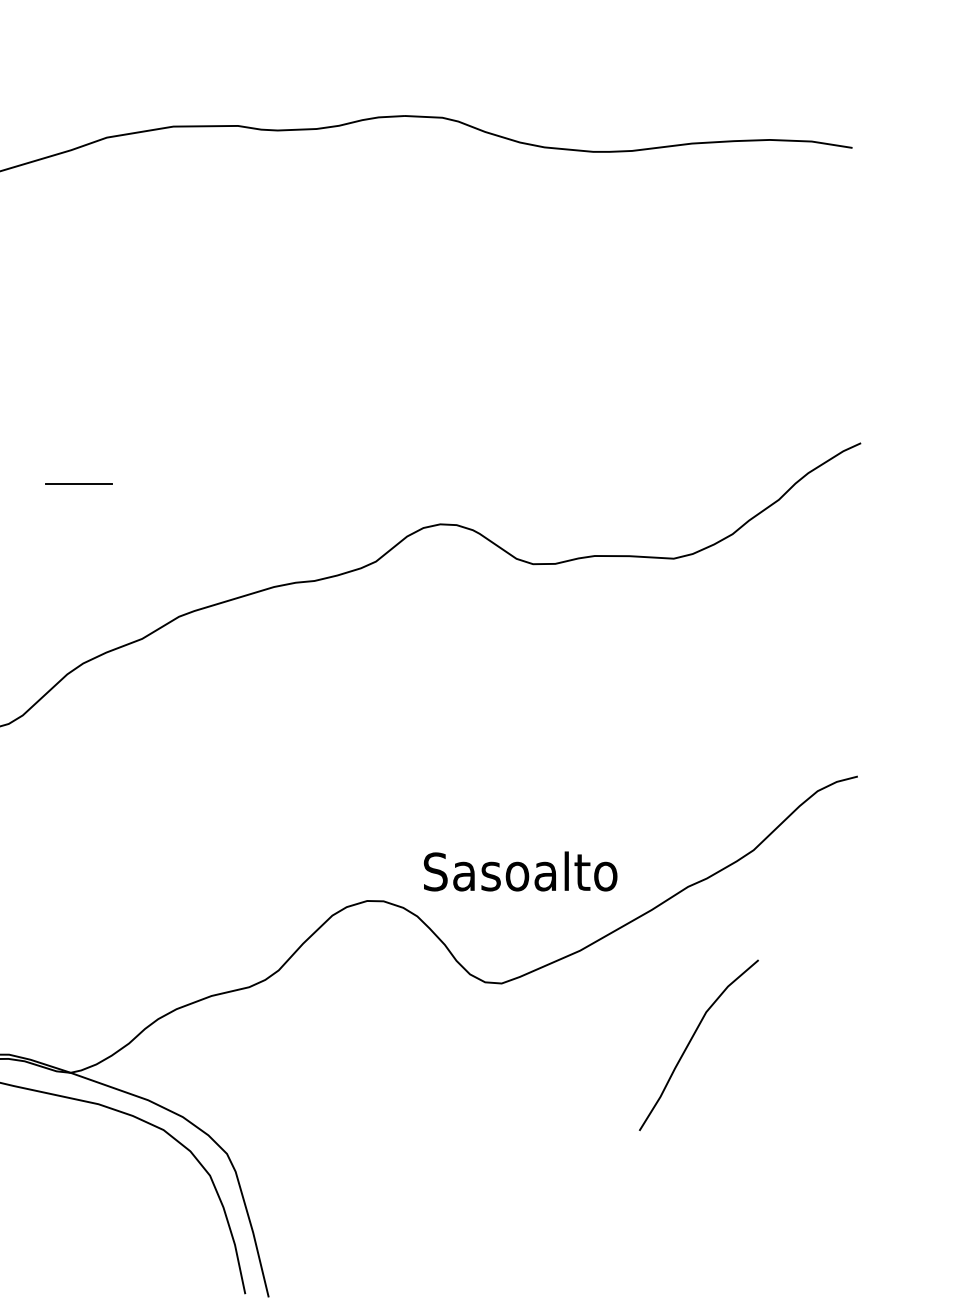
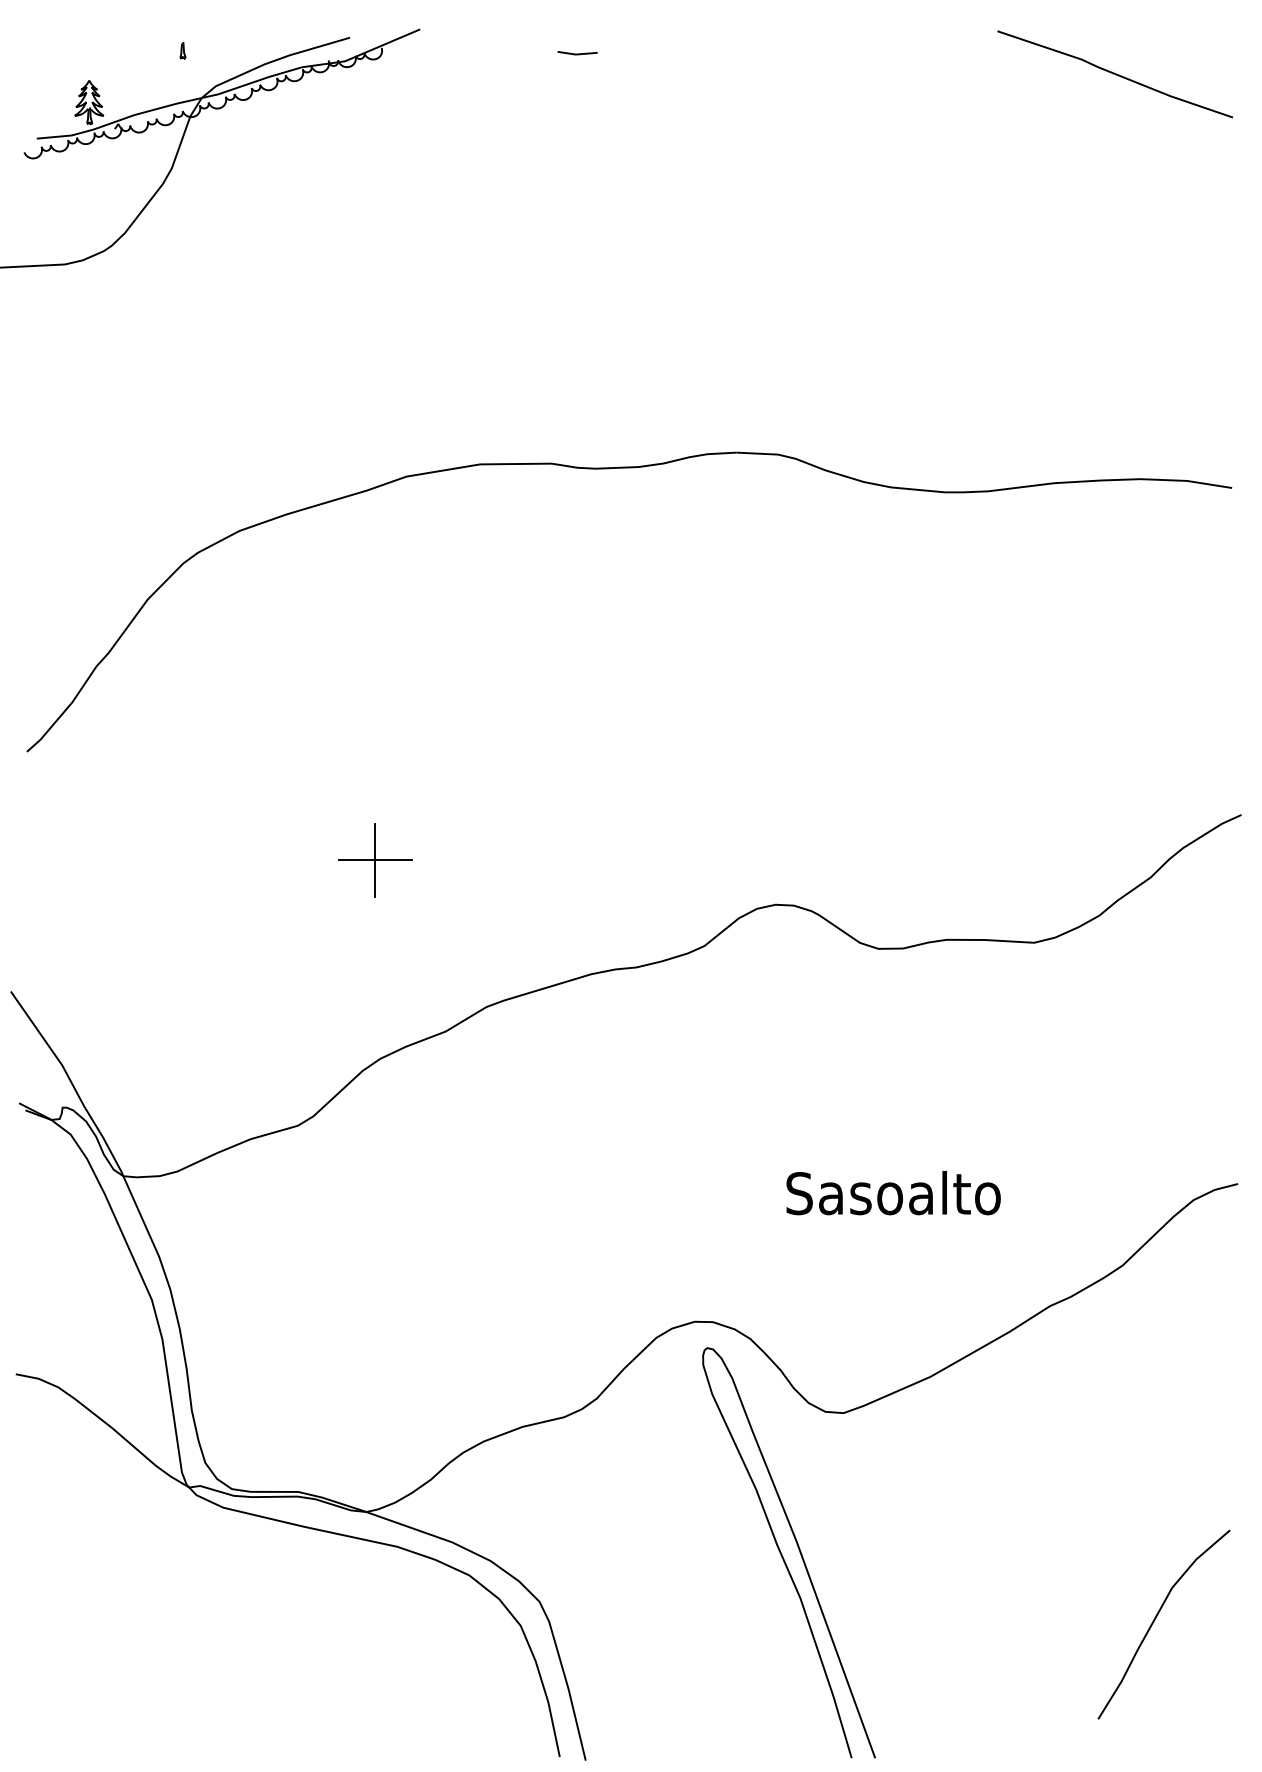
line: (78, 483) -> (375, 859), added
text: (520, 871) -> (893, 1193), moved
curve: (691, 1041) -> (1155, 1620), moved
curve: (446, 1111) -> (782, 1554), added

